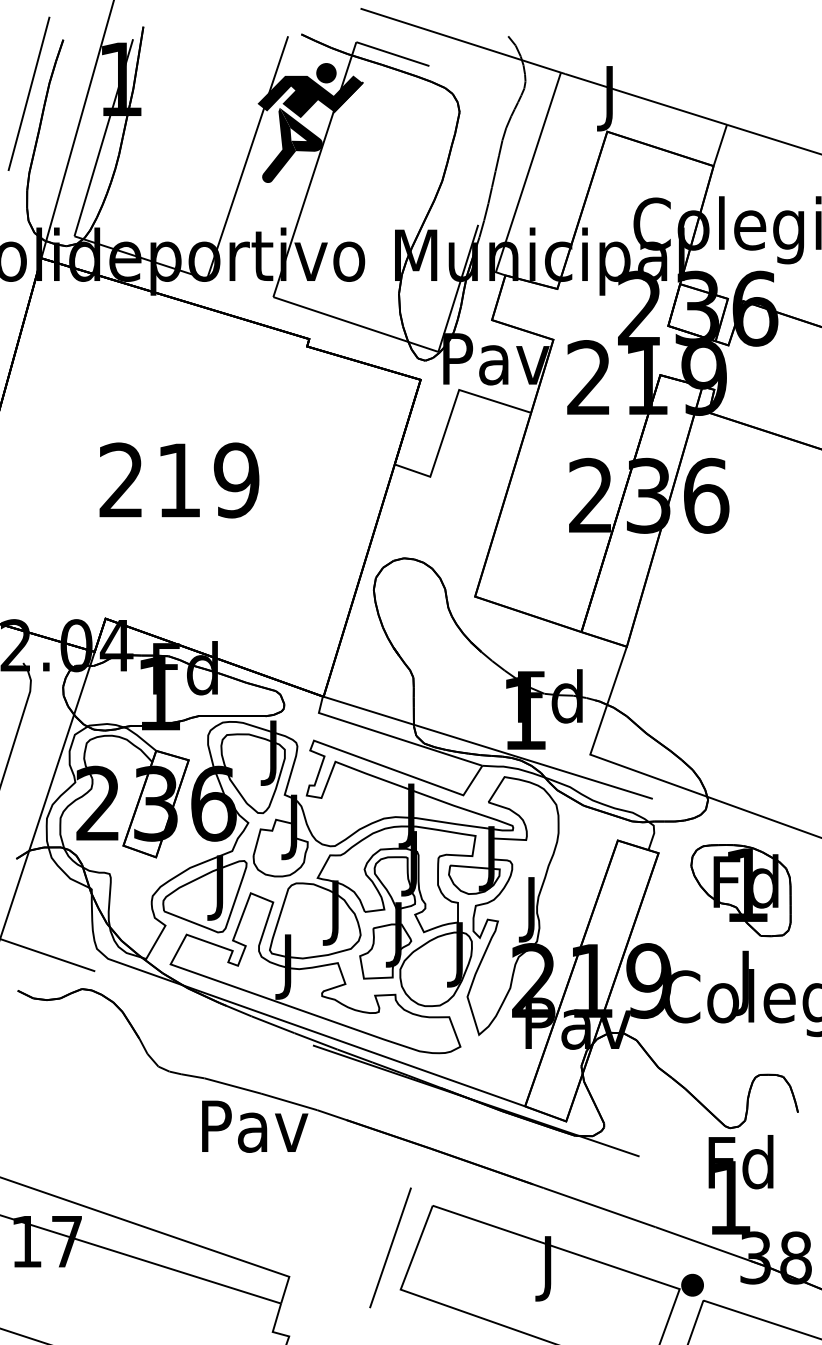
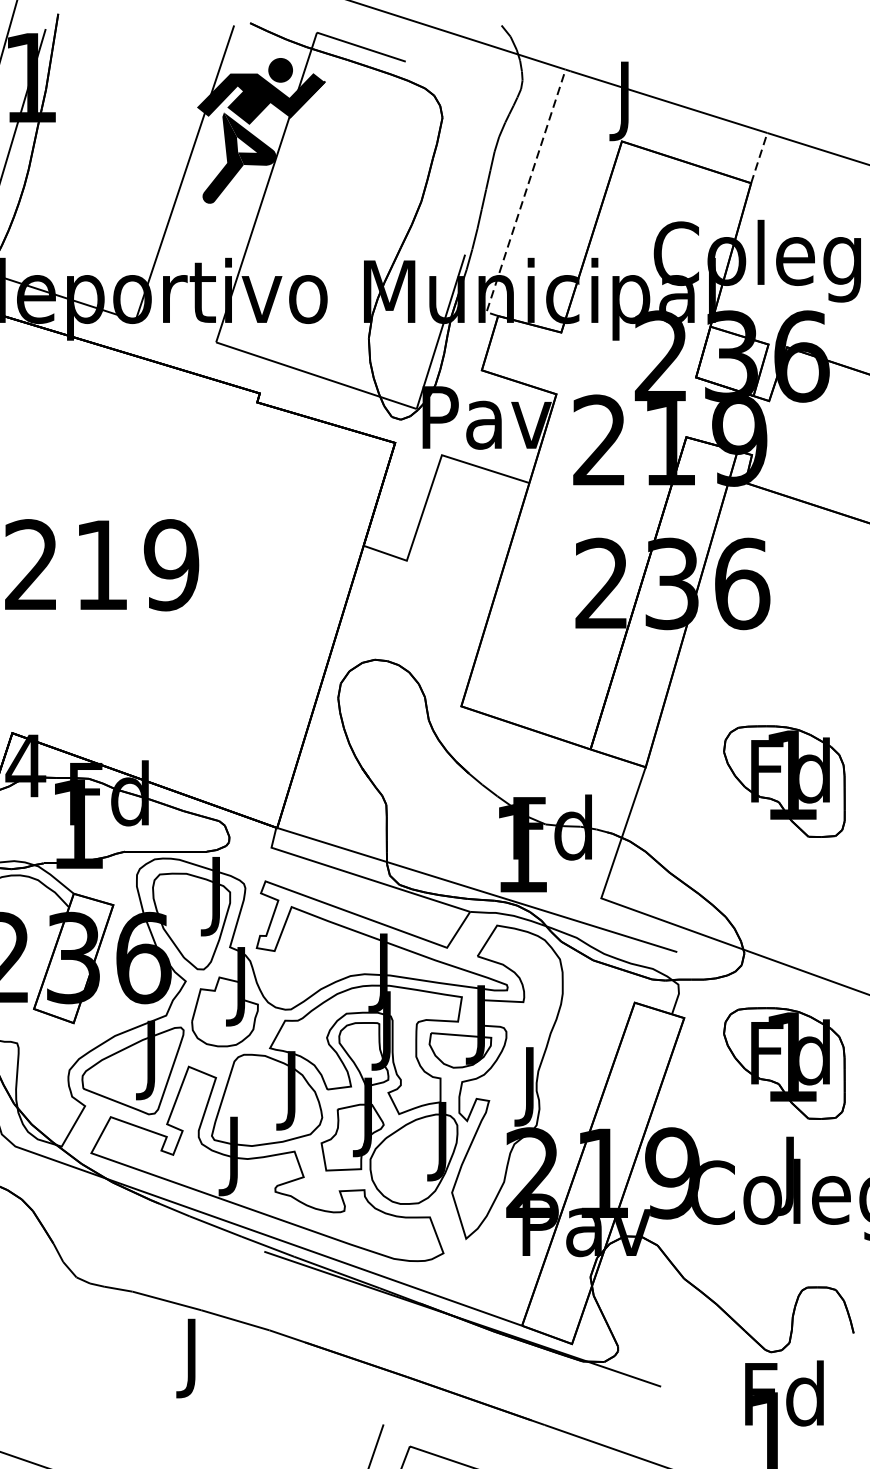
line: (720, 145) -> (759, 158), solid -> dashed
line: (526, 178) -> (523, 198), solid -> dashed
part: (740, 658) -> (783, 781), added
text: (255, 1133) -> (194, 1358), Pav -> J

